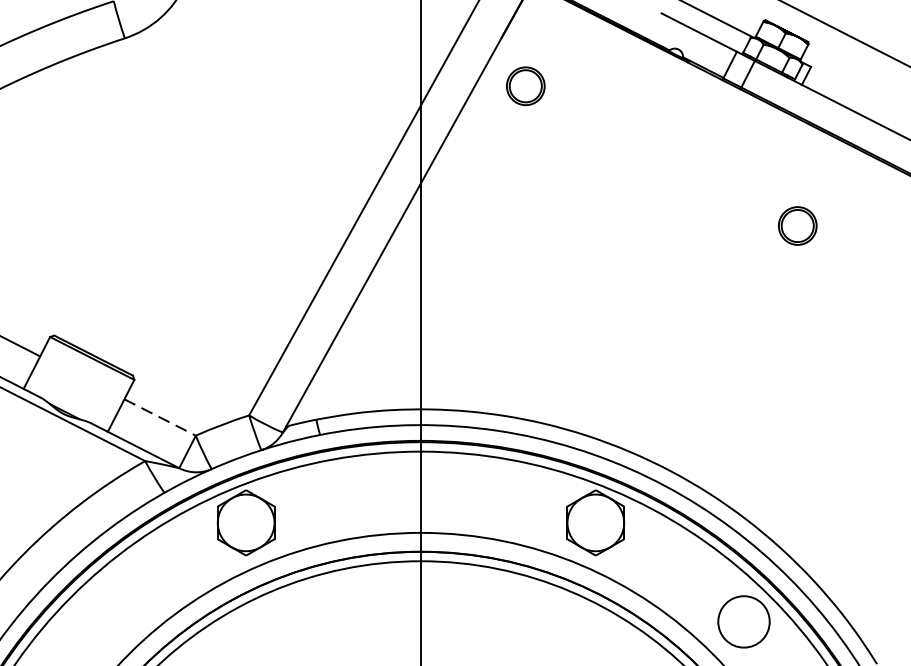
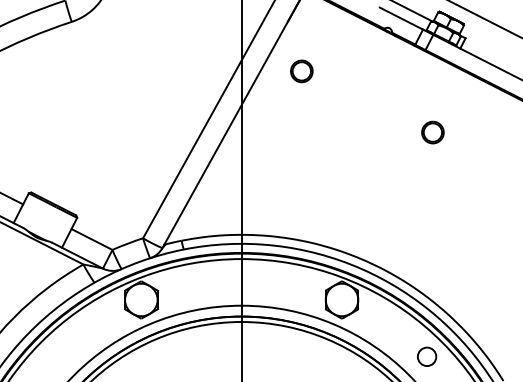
part: (525, 86) -> (301, 71), moved
part: (797, 225) -> (432, 132), moved
line: (159, 417) -> (91, 239), dashed -> solid
circle: (742, 621) -> (426, 356), size x0.62

